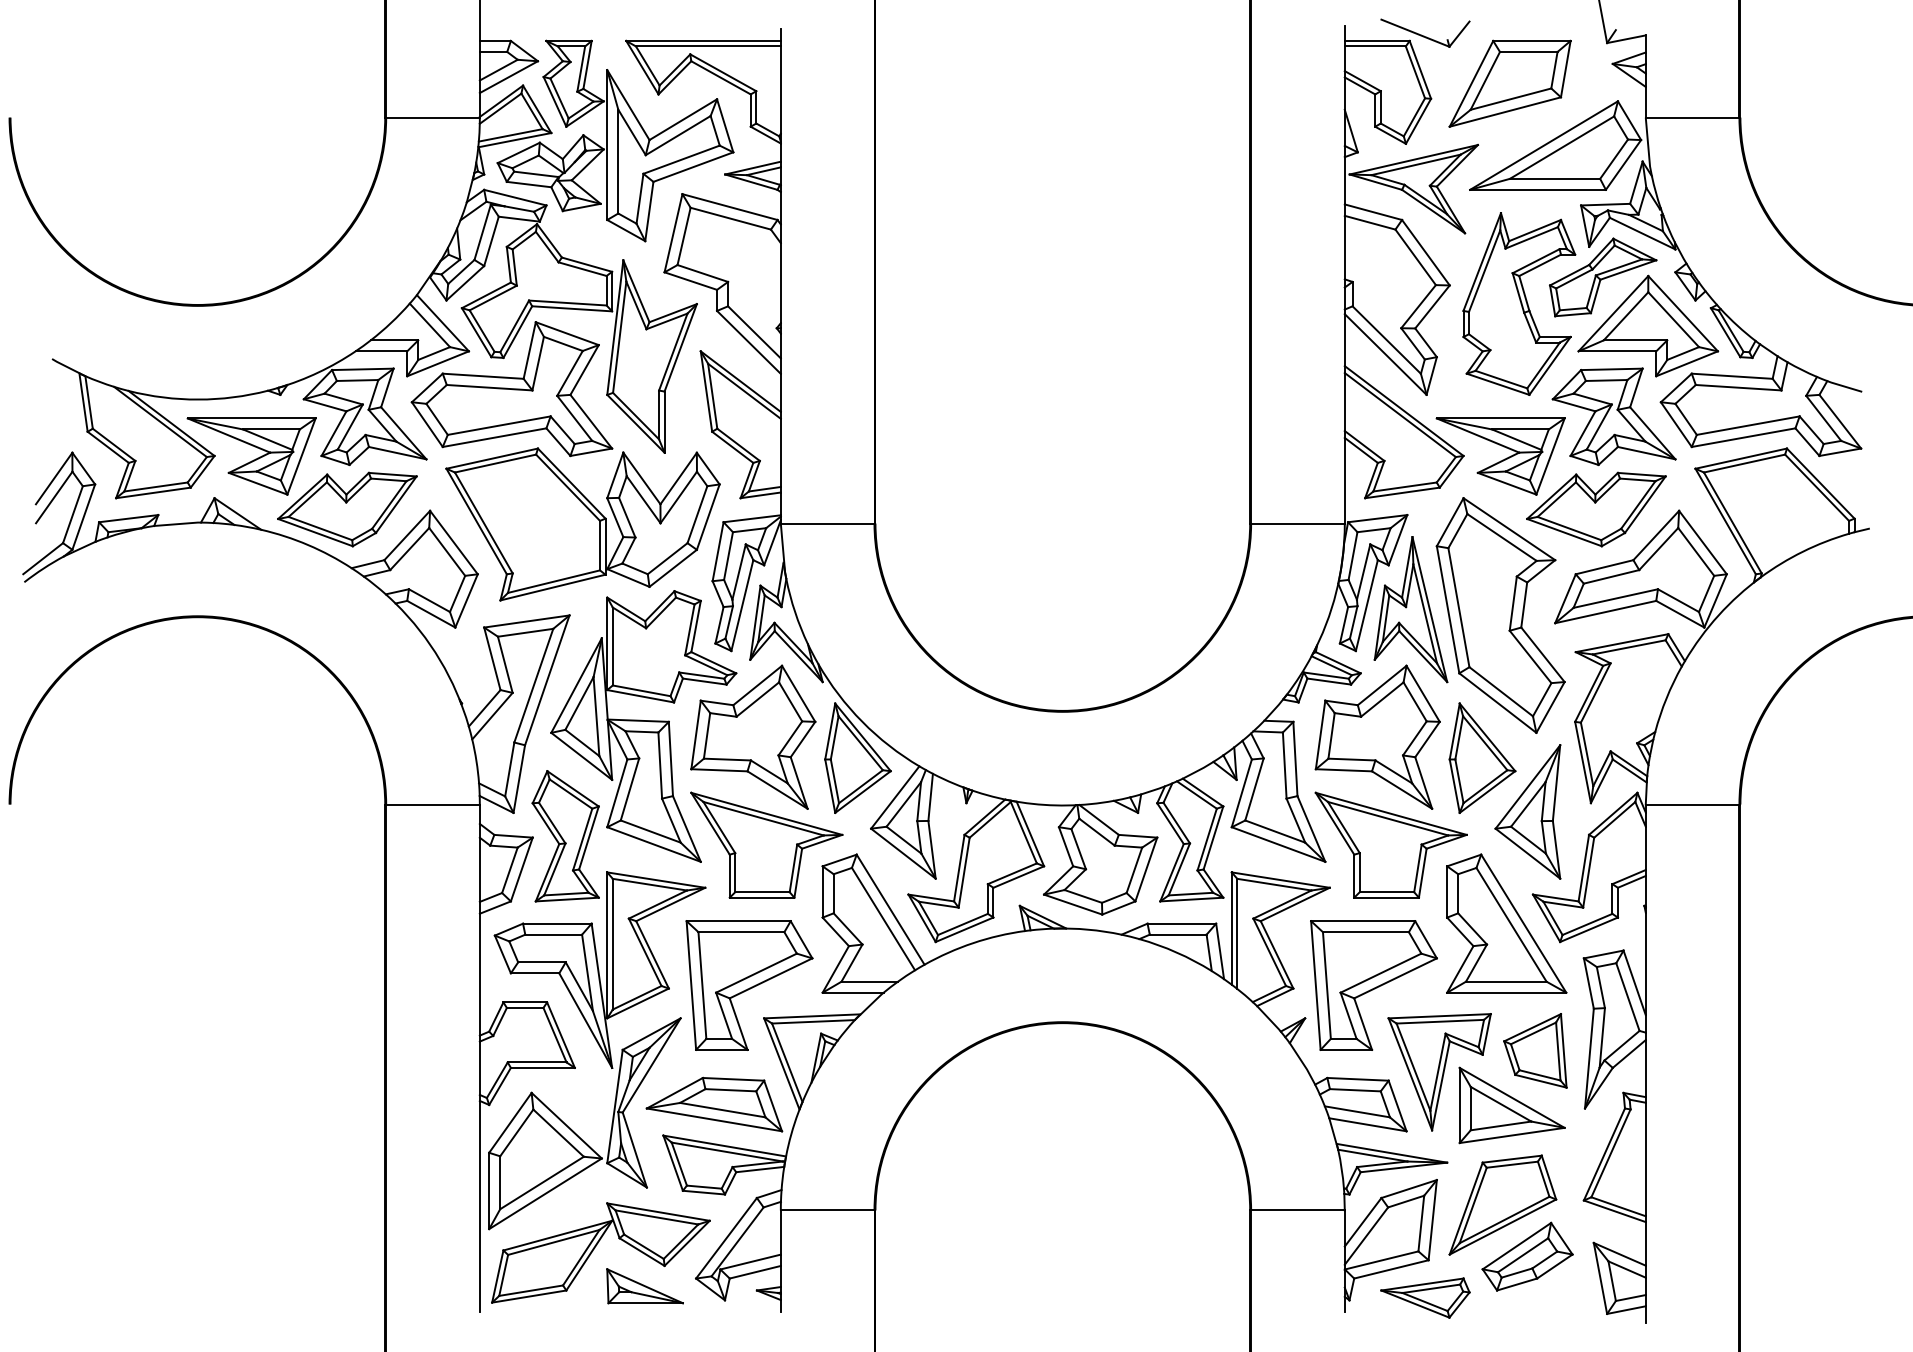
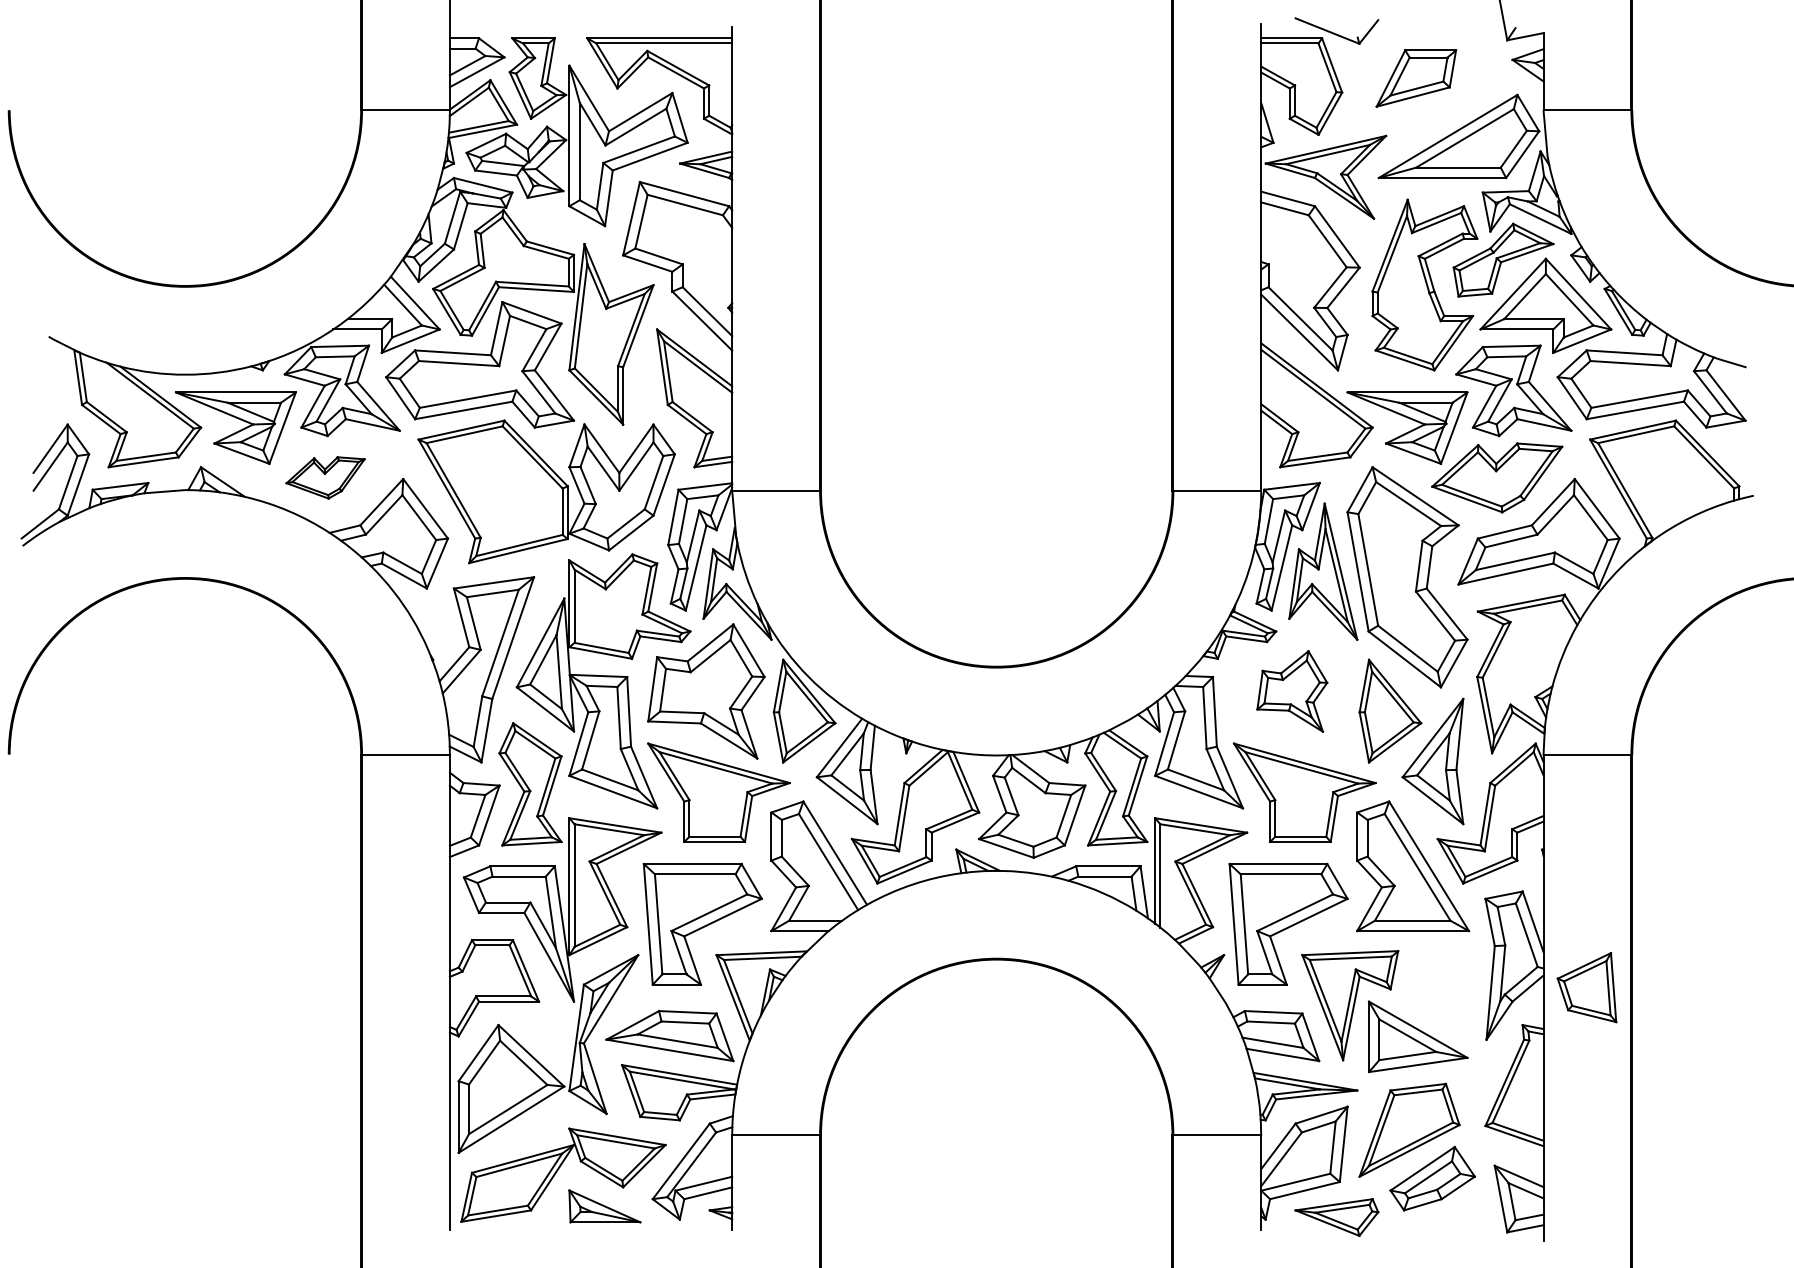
part: (1510, 83) -> (1416, 78), size x0.7
part: (347, 509) -> (325, 477), size x0.6
part: (1378, 737) -> (1292, 691), size x0.6
part: (1534, 1050) -> (1586, 987), moved

